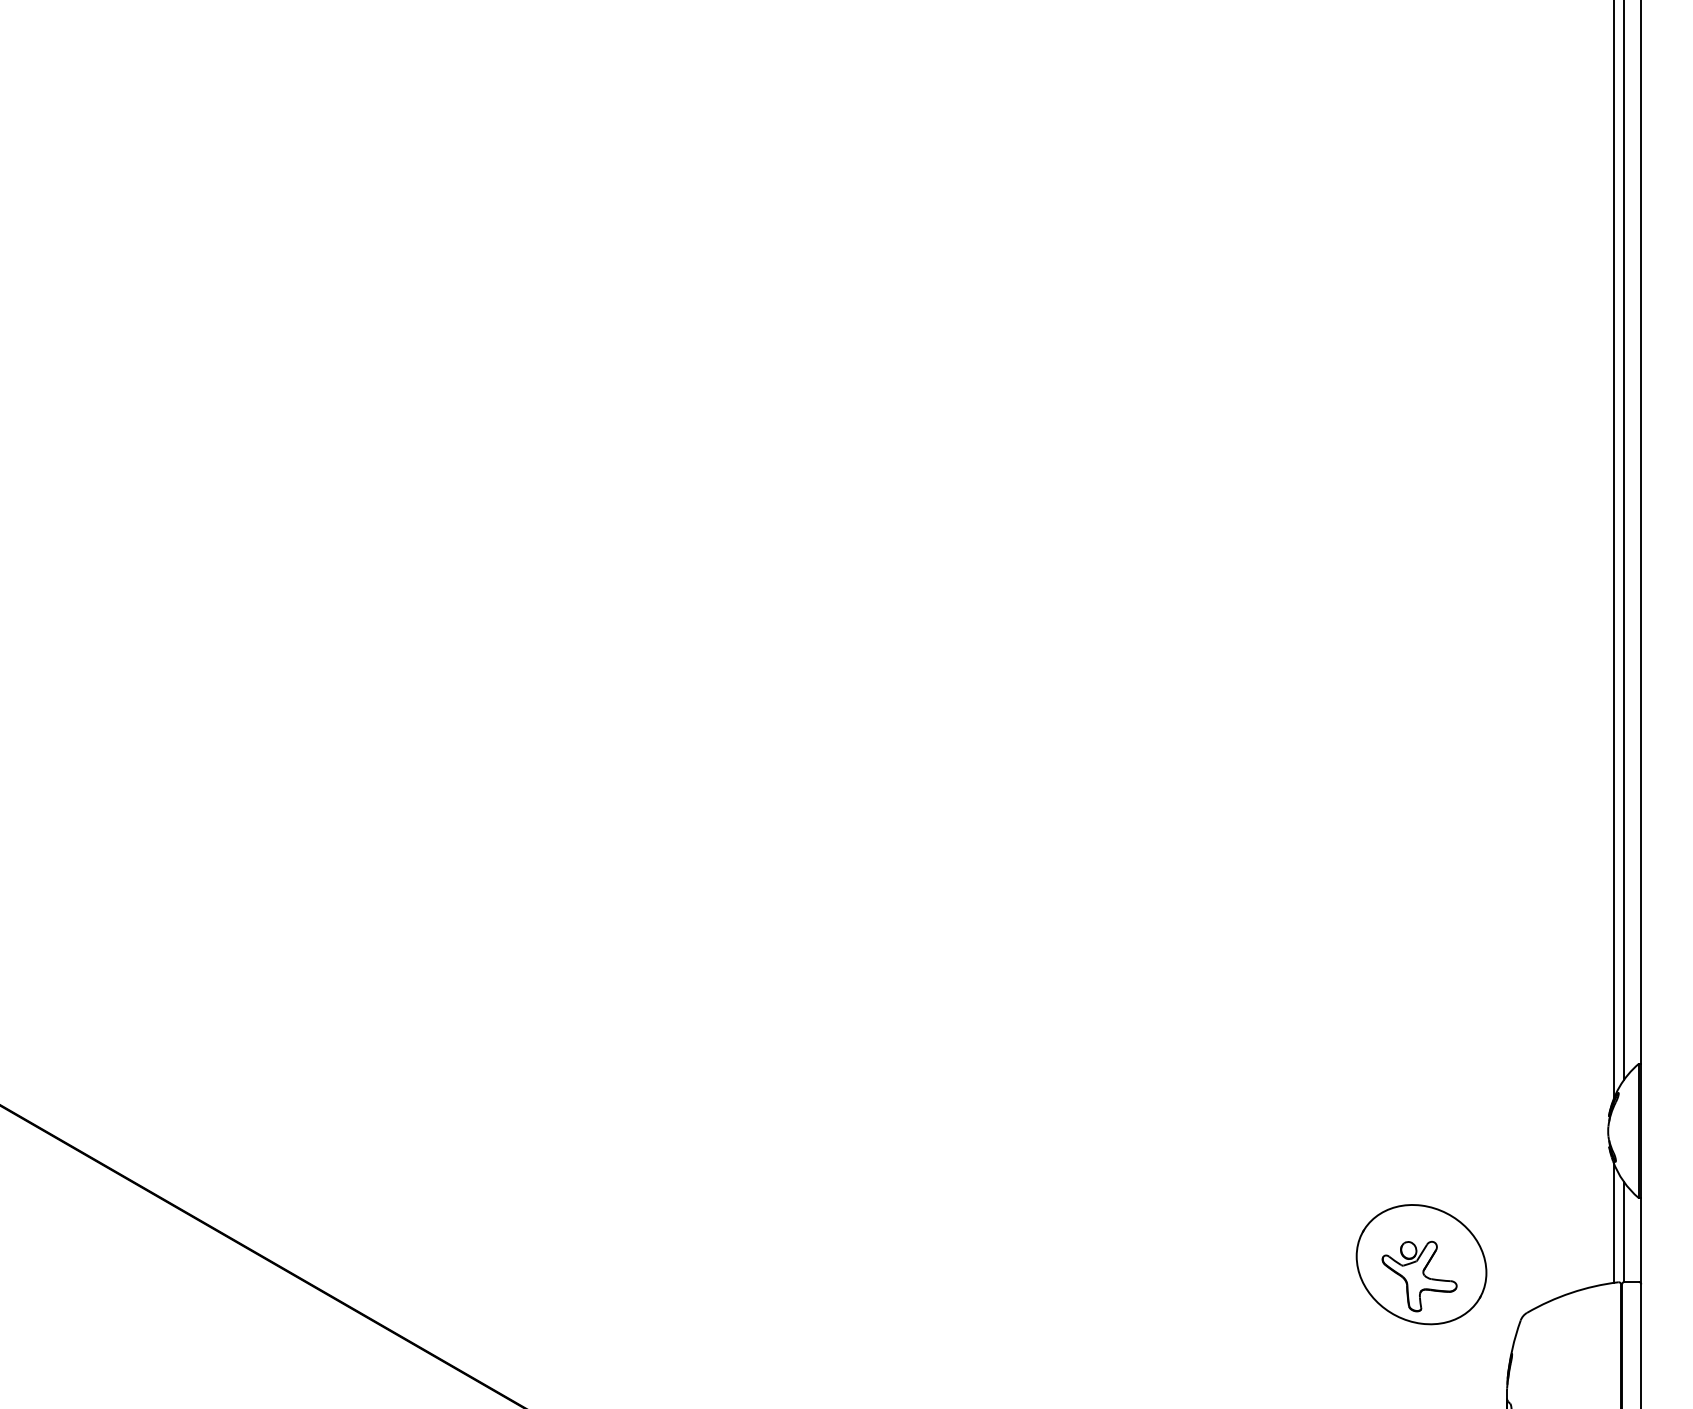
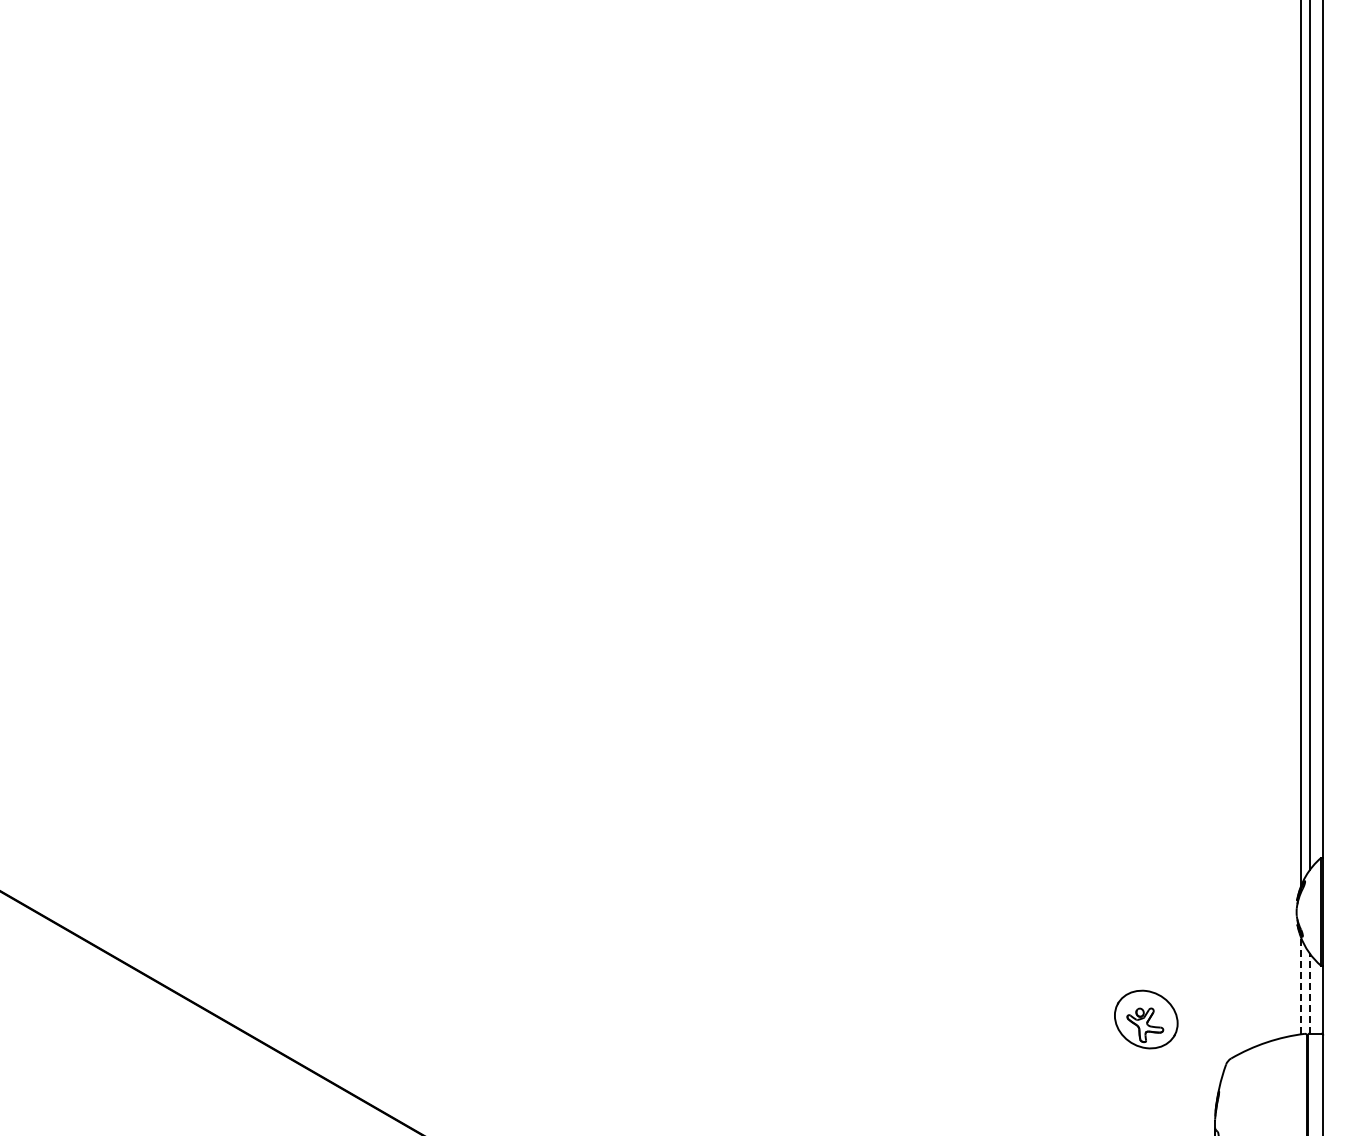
line: (1613, 1222) -> (1300, 985), solid -> dashed
line: (1624, 1231) -> (1309, 992), solid -> dashed
part: (1421, 1264) -> (1146, 1019), size x0.6

